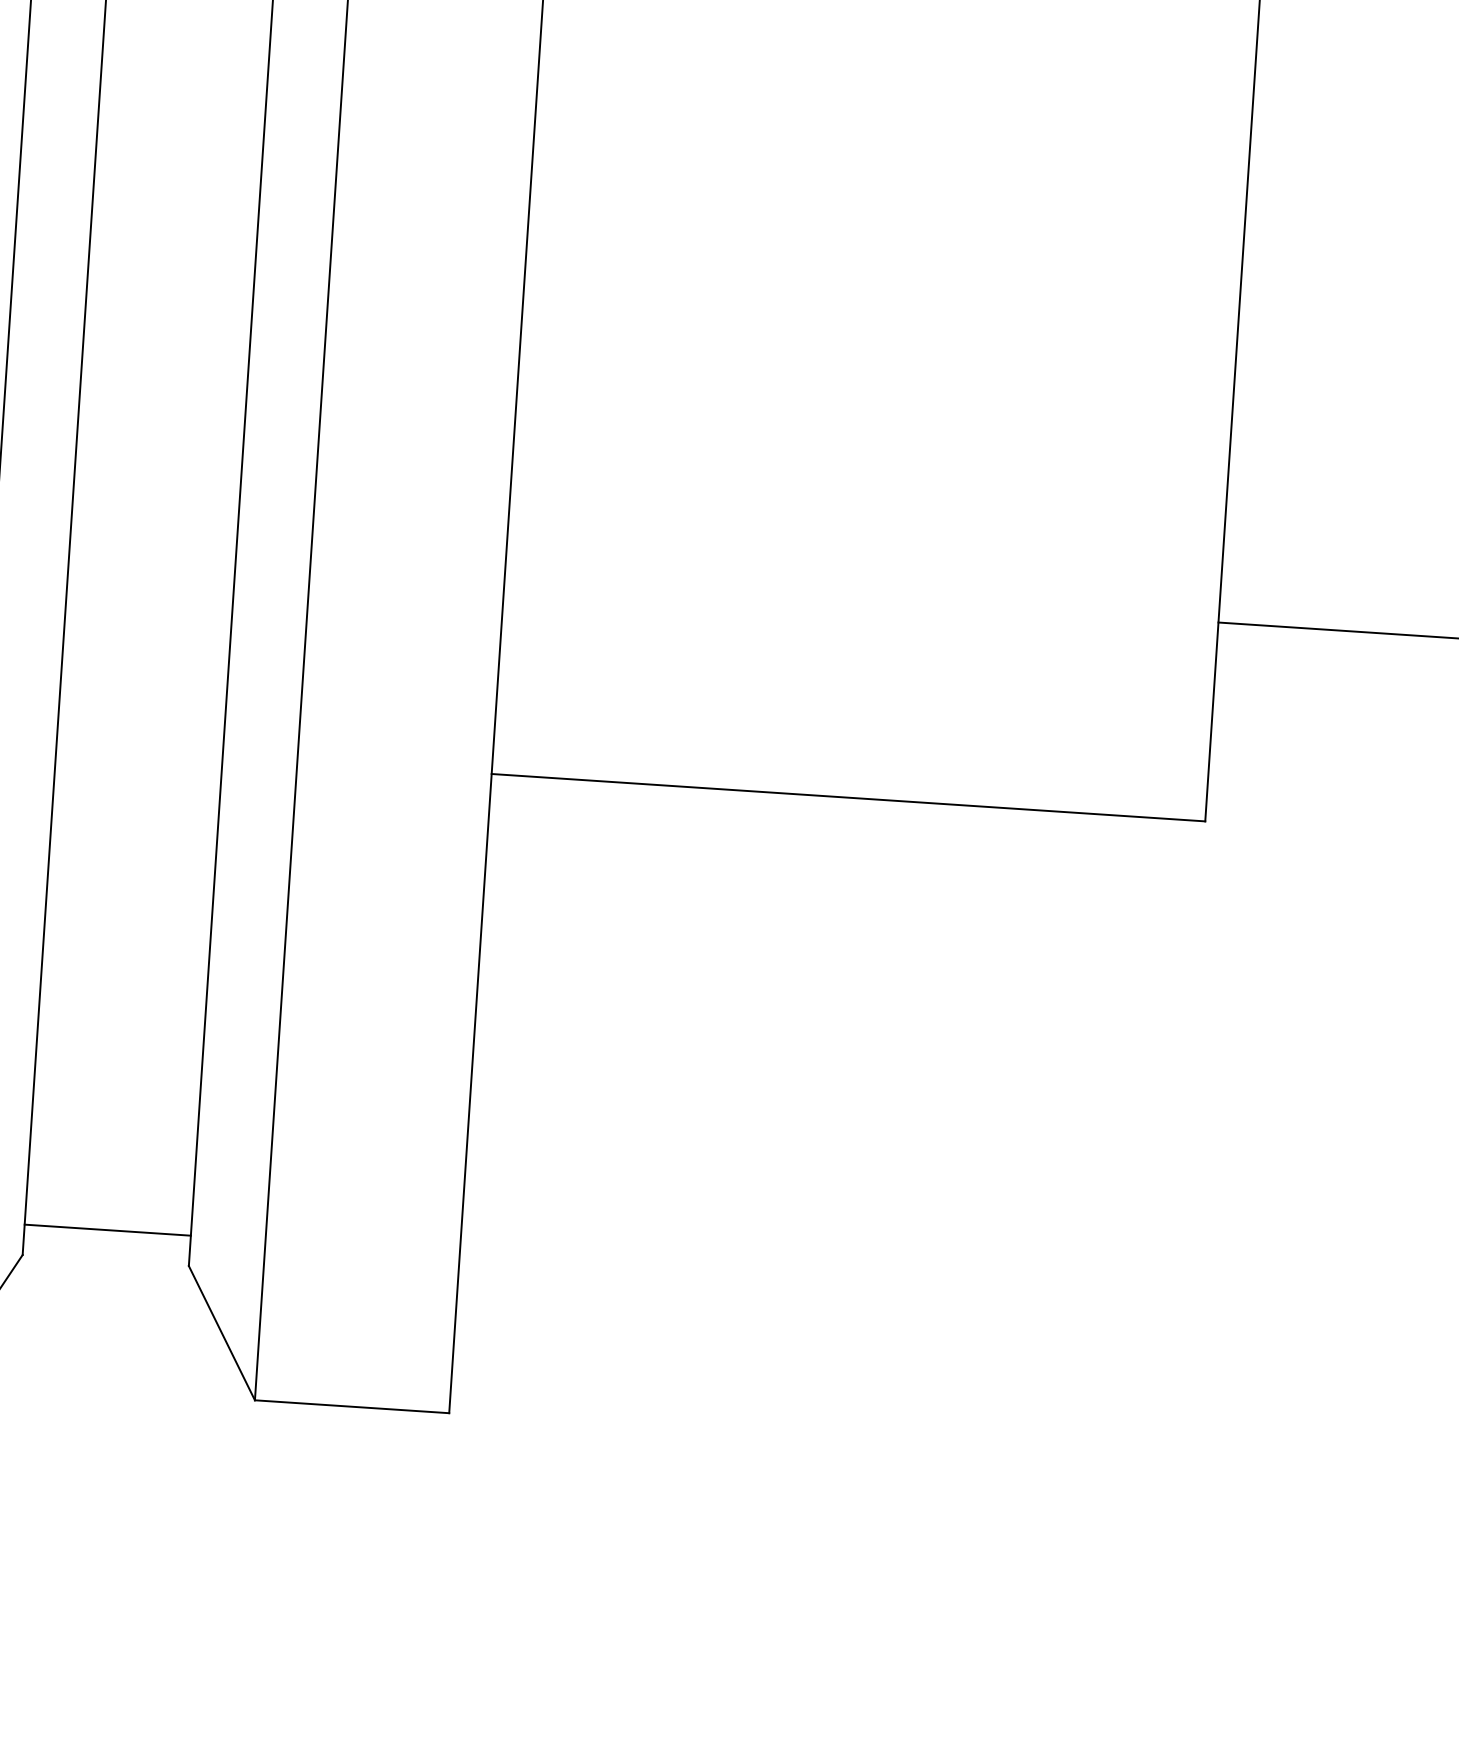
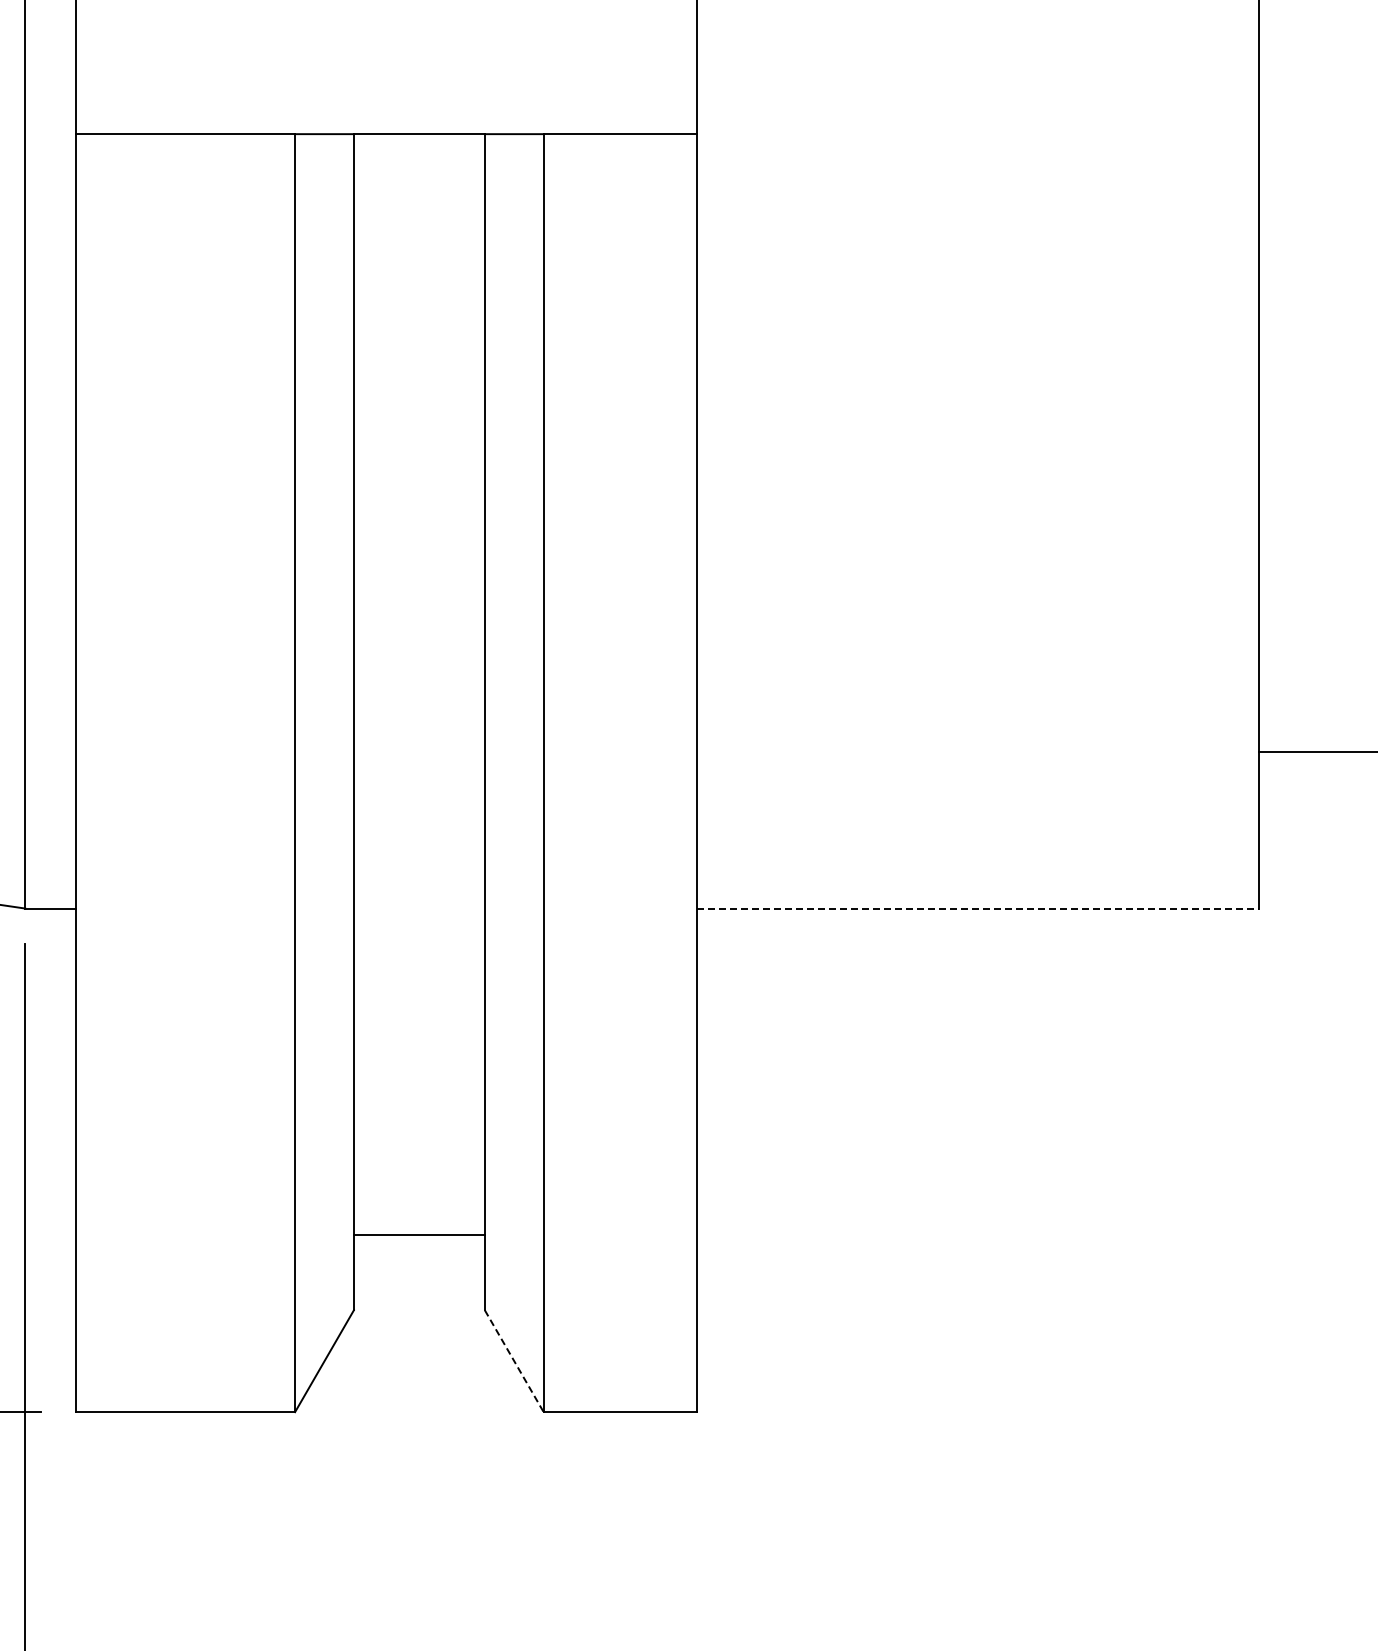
line: (849, 797) -> (978, 908), solid -> dashed
line: (106, 1230) -> (418, 1235), moved
line: (222, 1333) -> (514, 1361), solid -> dashed

